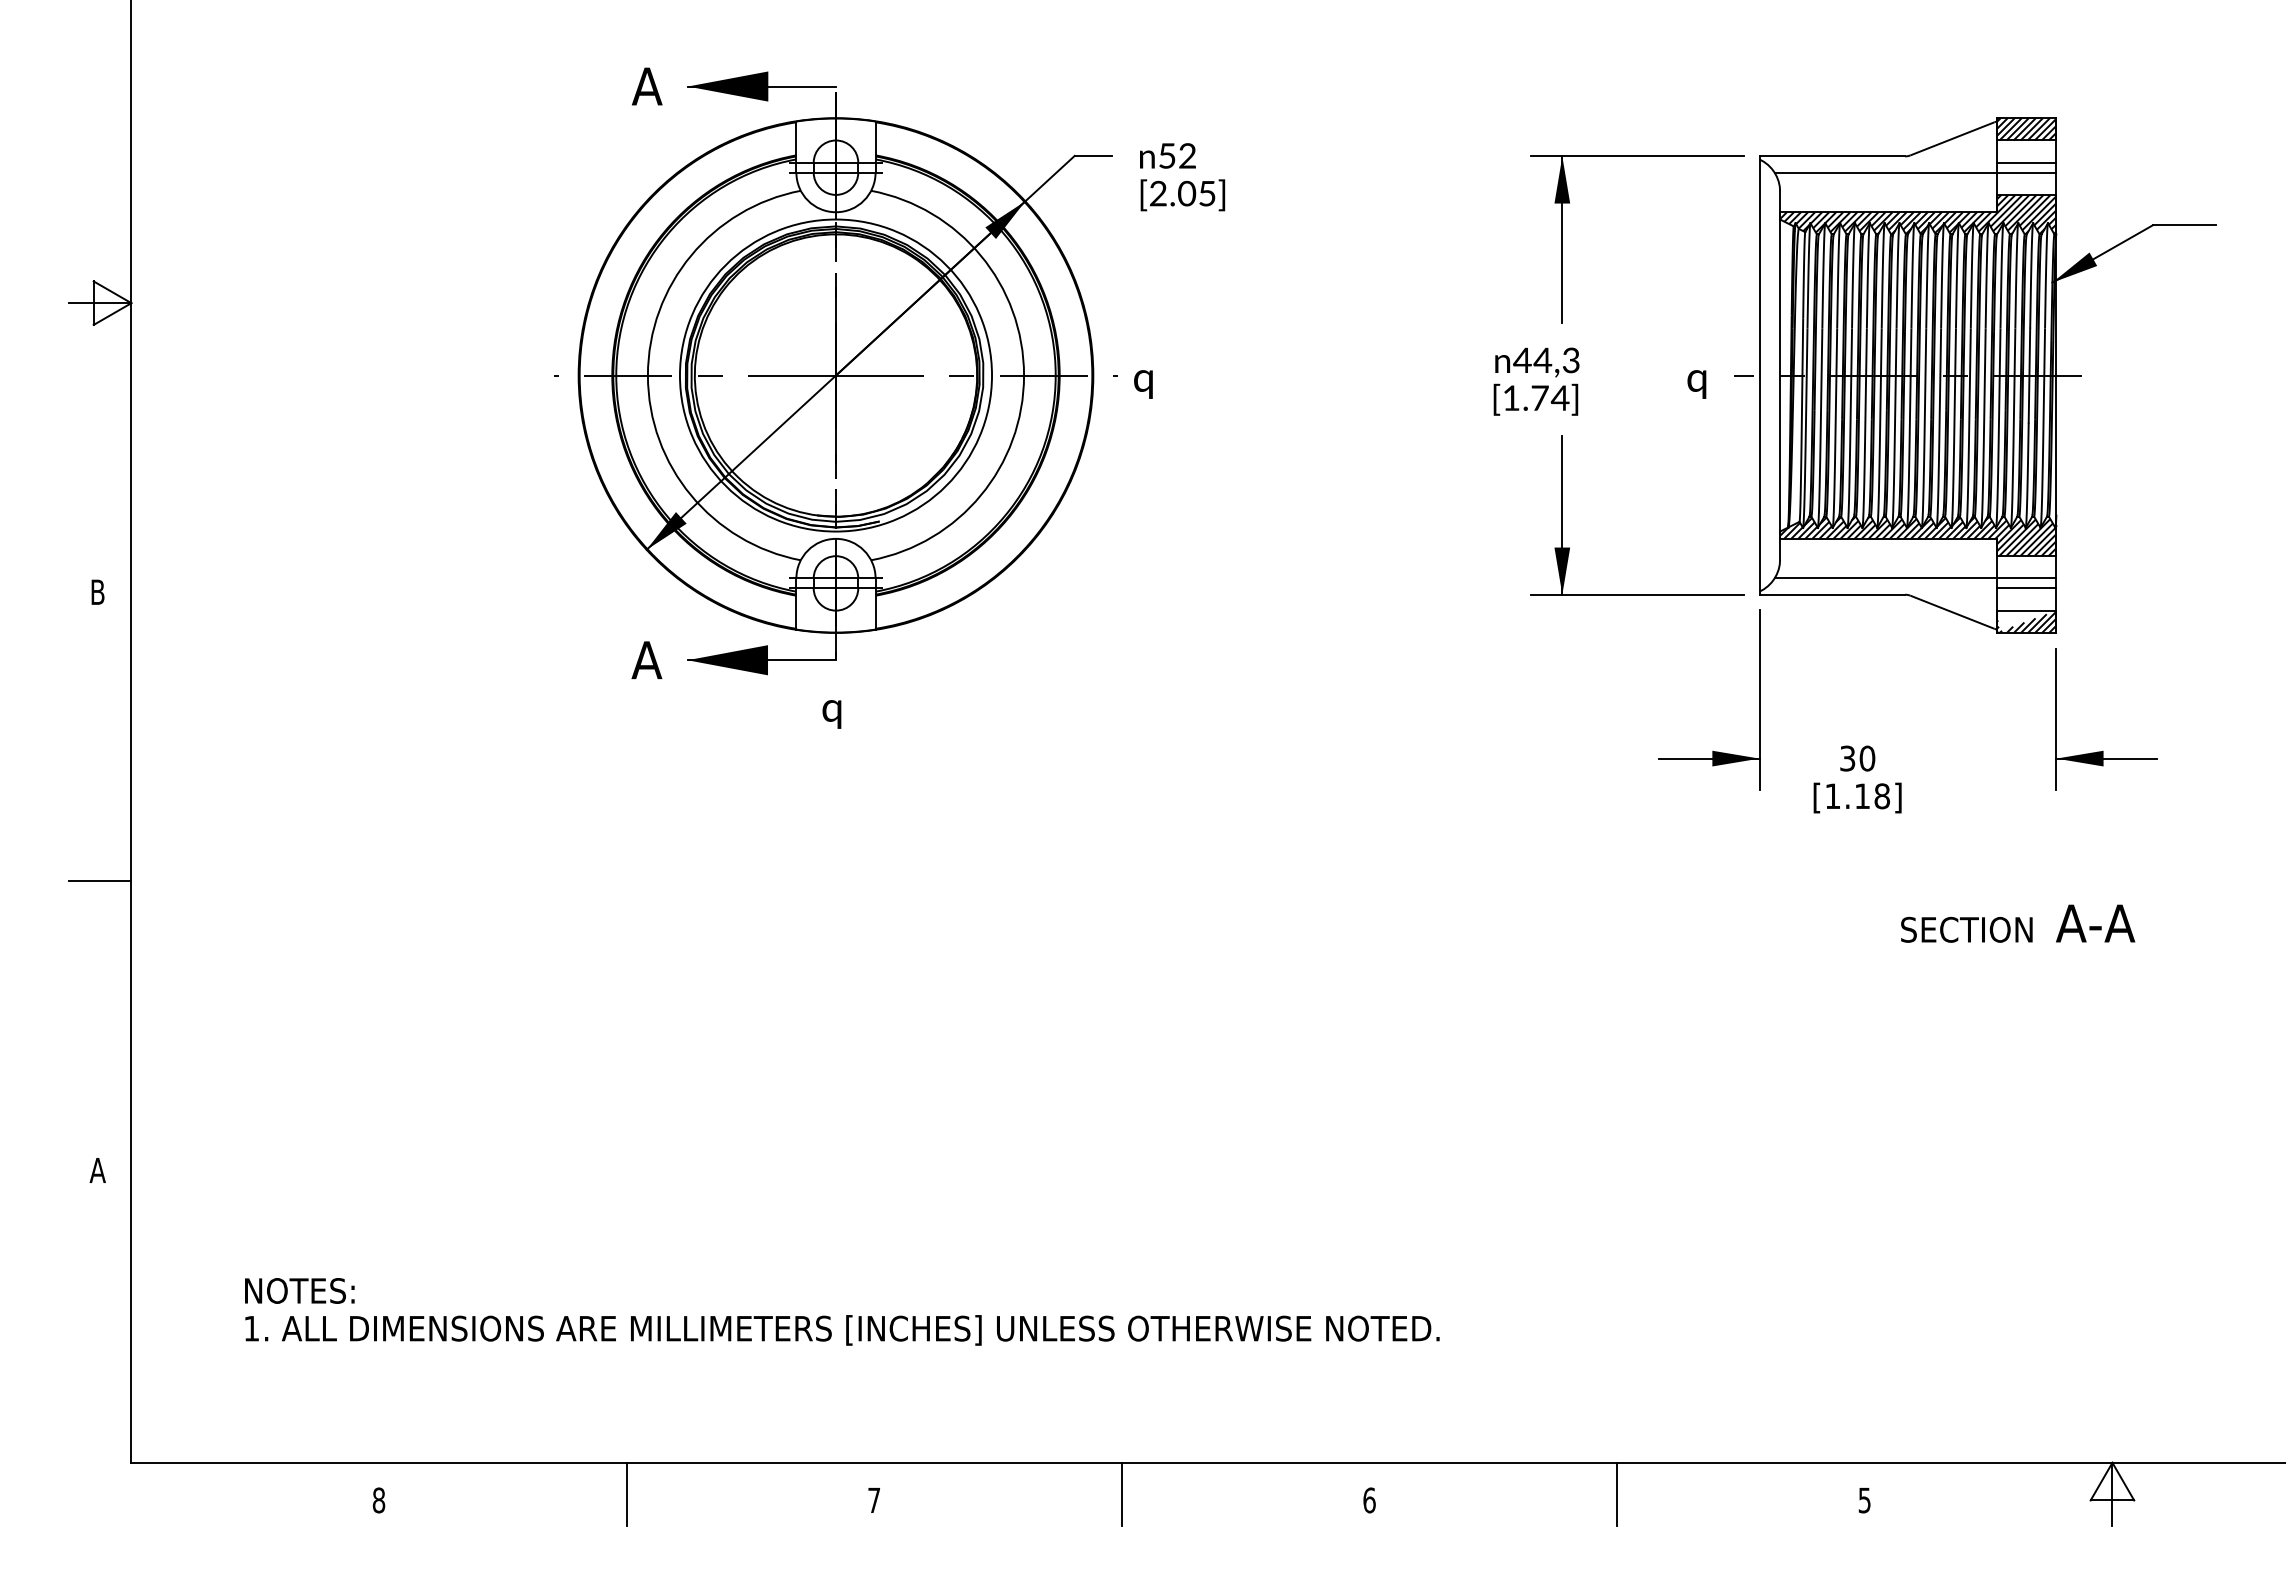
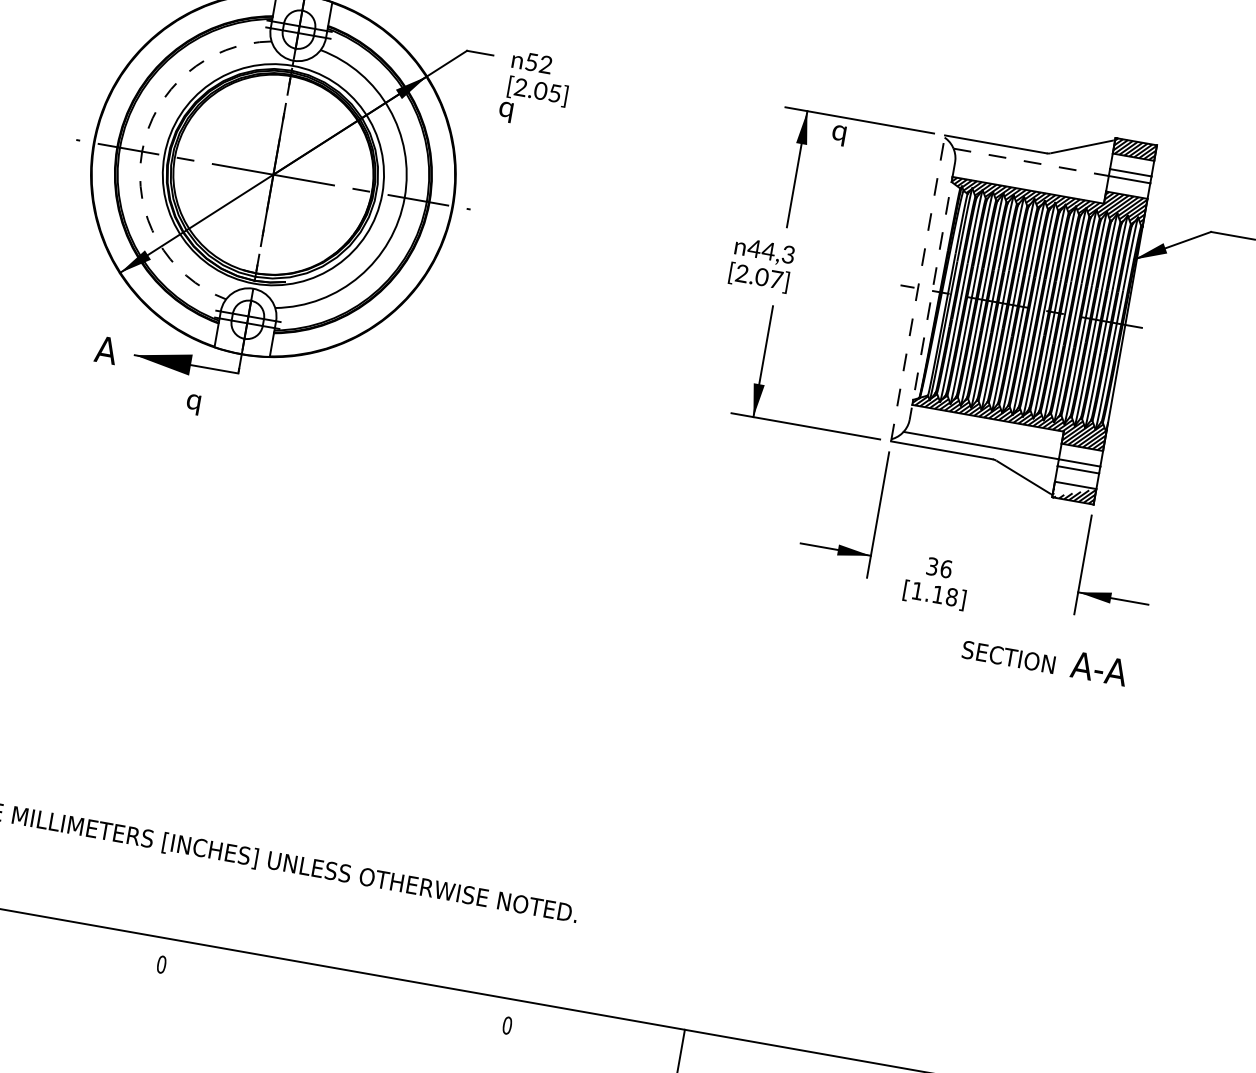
line: (1886, 172) -> (1031, 162), solid -> dashed
arc: (647, 375) -> (141, 151), solid -> dashed
line: (1759, 375) -> (918, 288), solid -> dashed
line: (1780, 375) -> (932, 290), solid -> dashed
text: (1143, 384) -> (505, 112), moved
text: (1696, 384) -> (838, 135), moved
text: (1536, 397) -> (759, 276), [1.74] -> [2.07]
text: (831, 714) -> (192, 404), moved
text: (1867, 758) -> (946, 569), 30 -> 36
text: (2018, 923) -> (1045, 659), moved
line: (1121, 1493) -> (335, 990), removed
text: (874, 1500) -> (161, 964), 7 -> 0
text: (1369, 1500) -> (507, 1025), 6 -> 0

